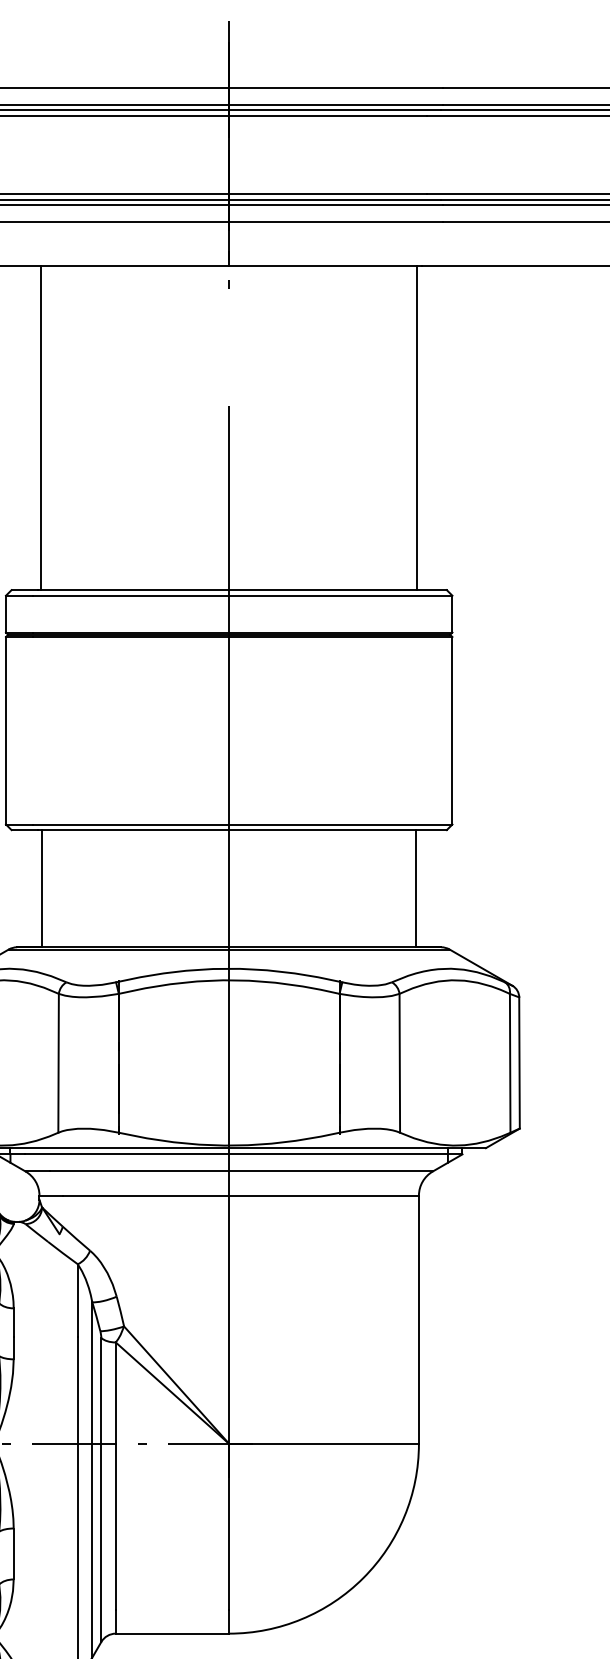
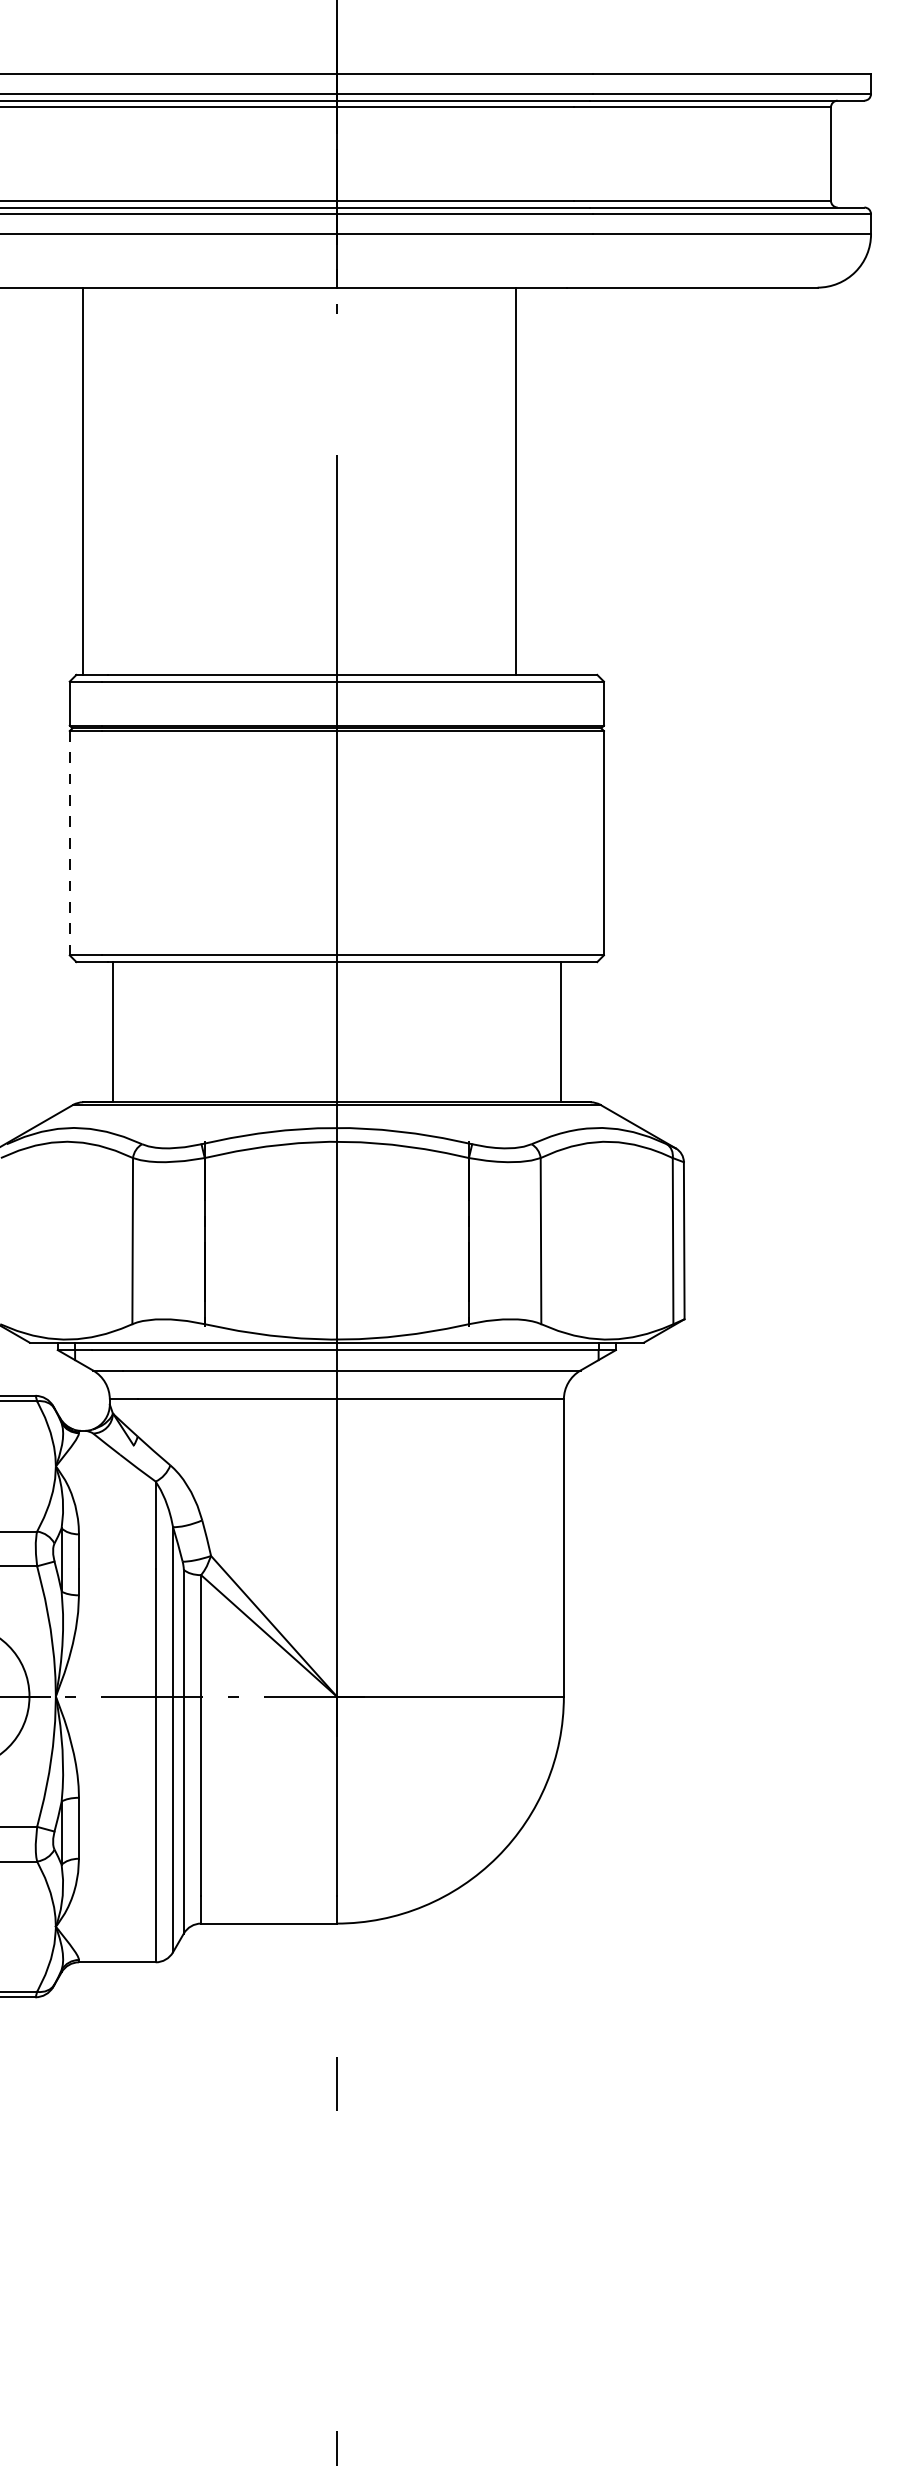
line: (40, 427) -> (82, 480), moved
line: (416, 427) -> (515, 480), moved
line: (5, 730) -> (69, 842), solid -> dashed

